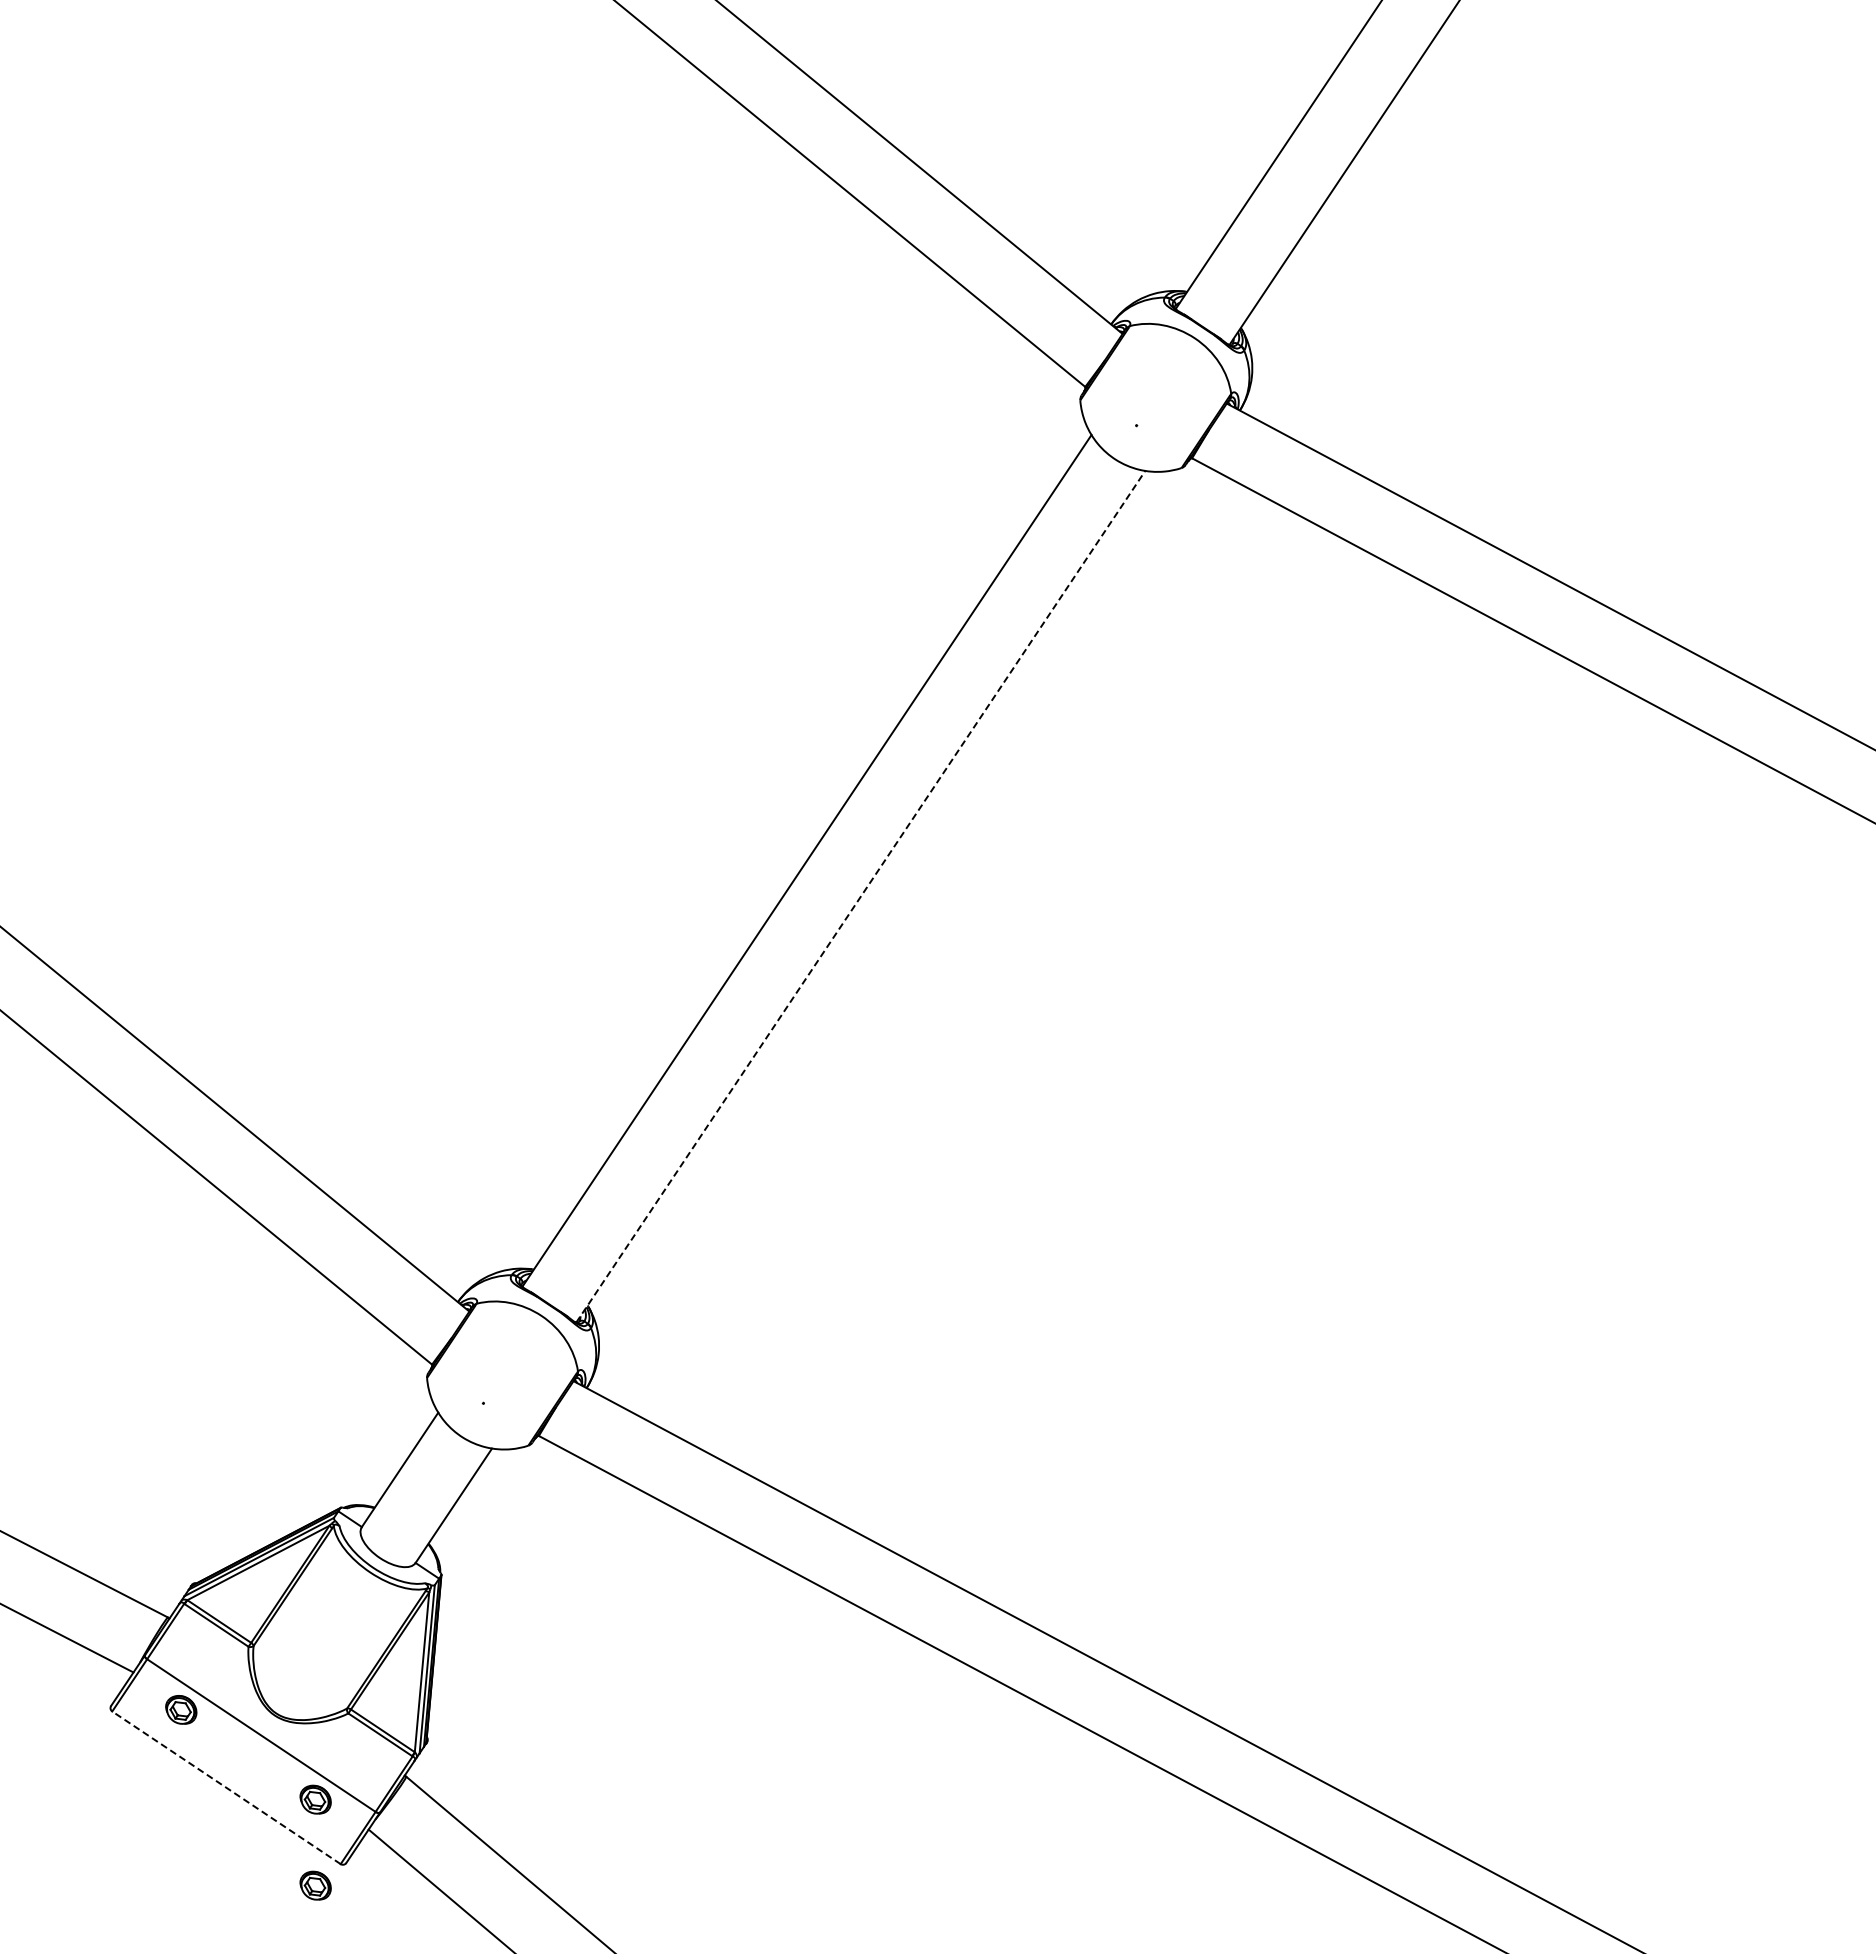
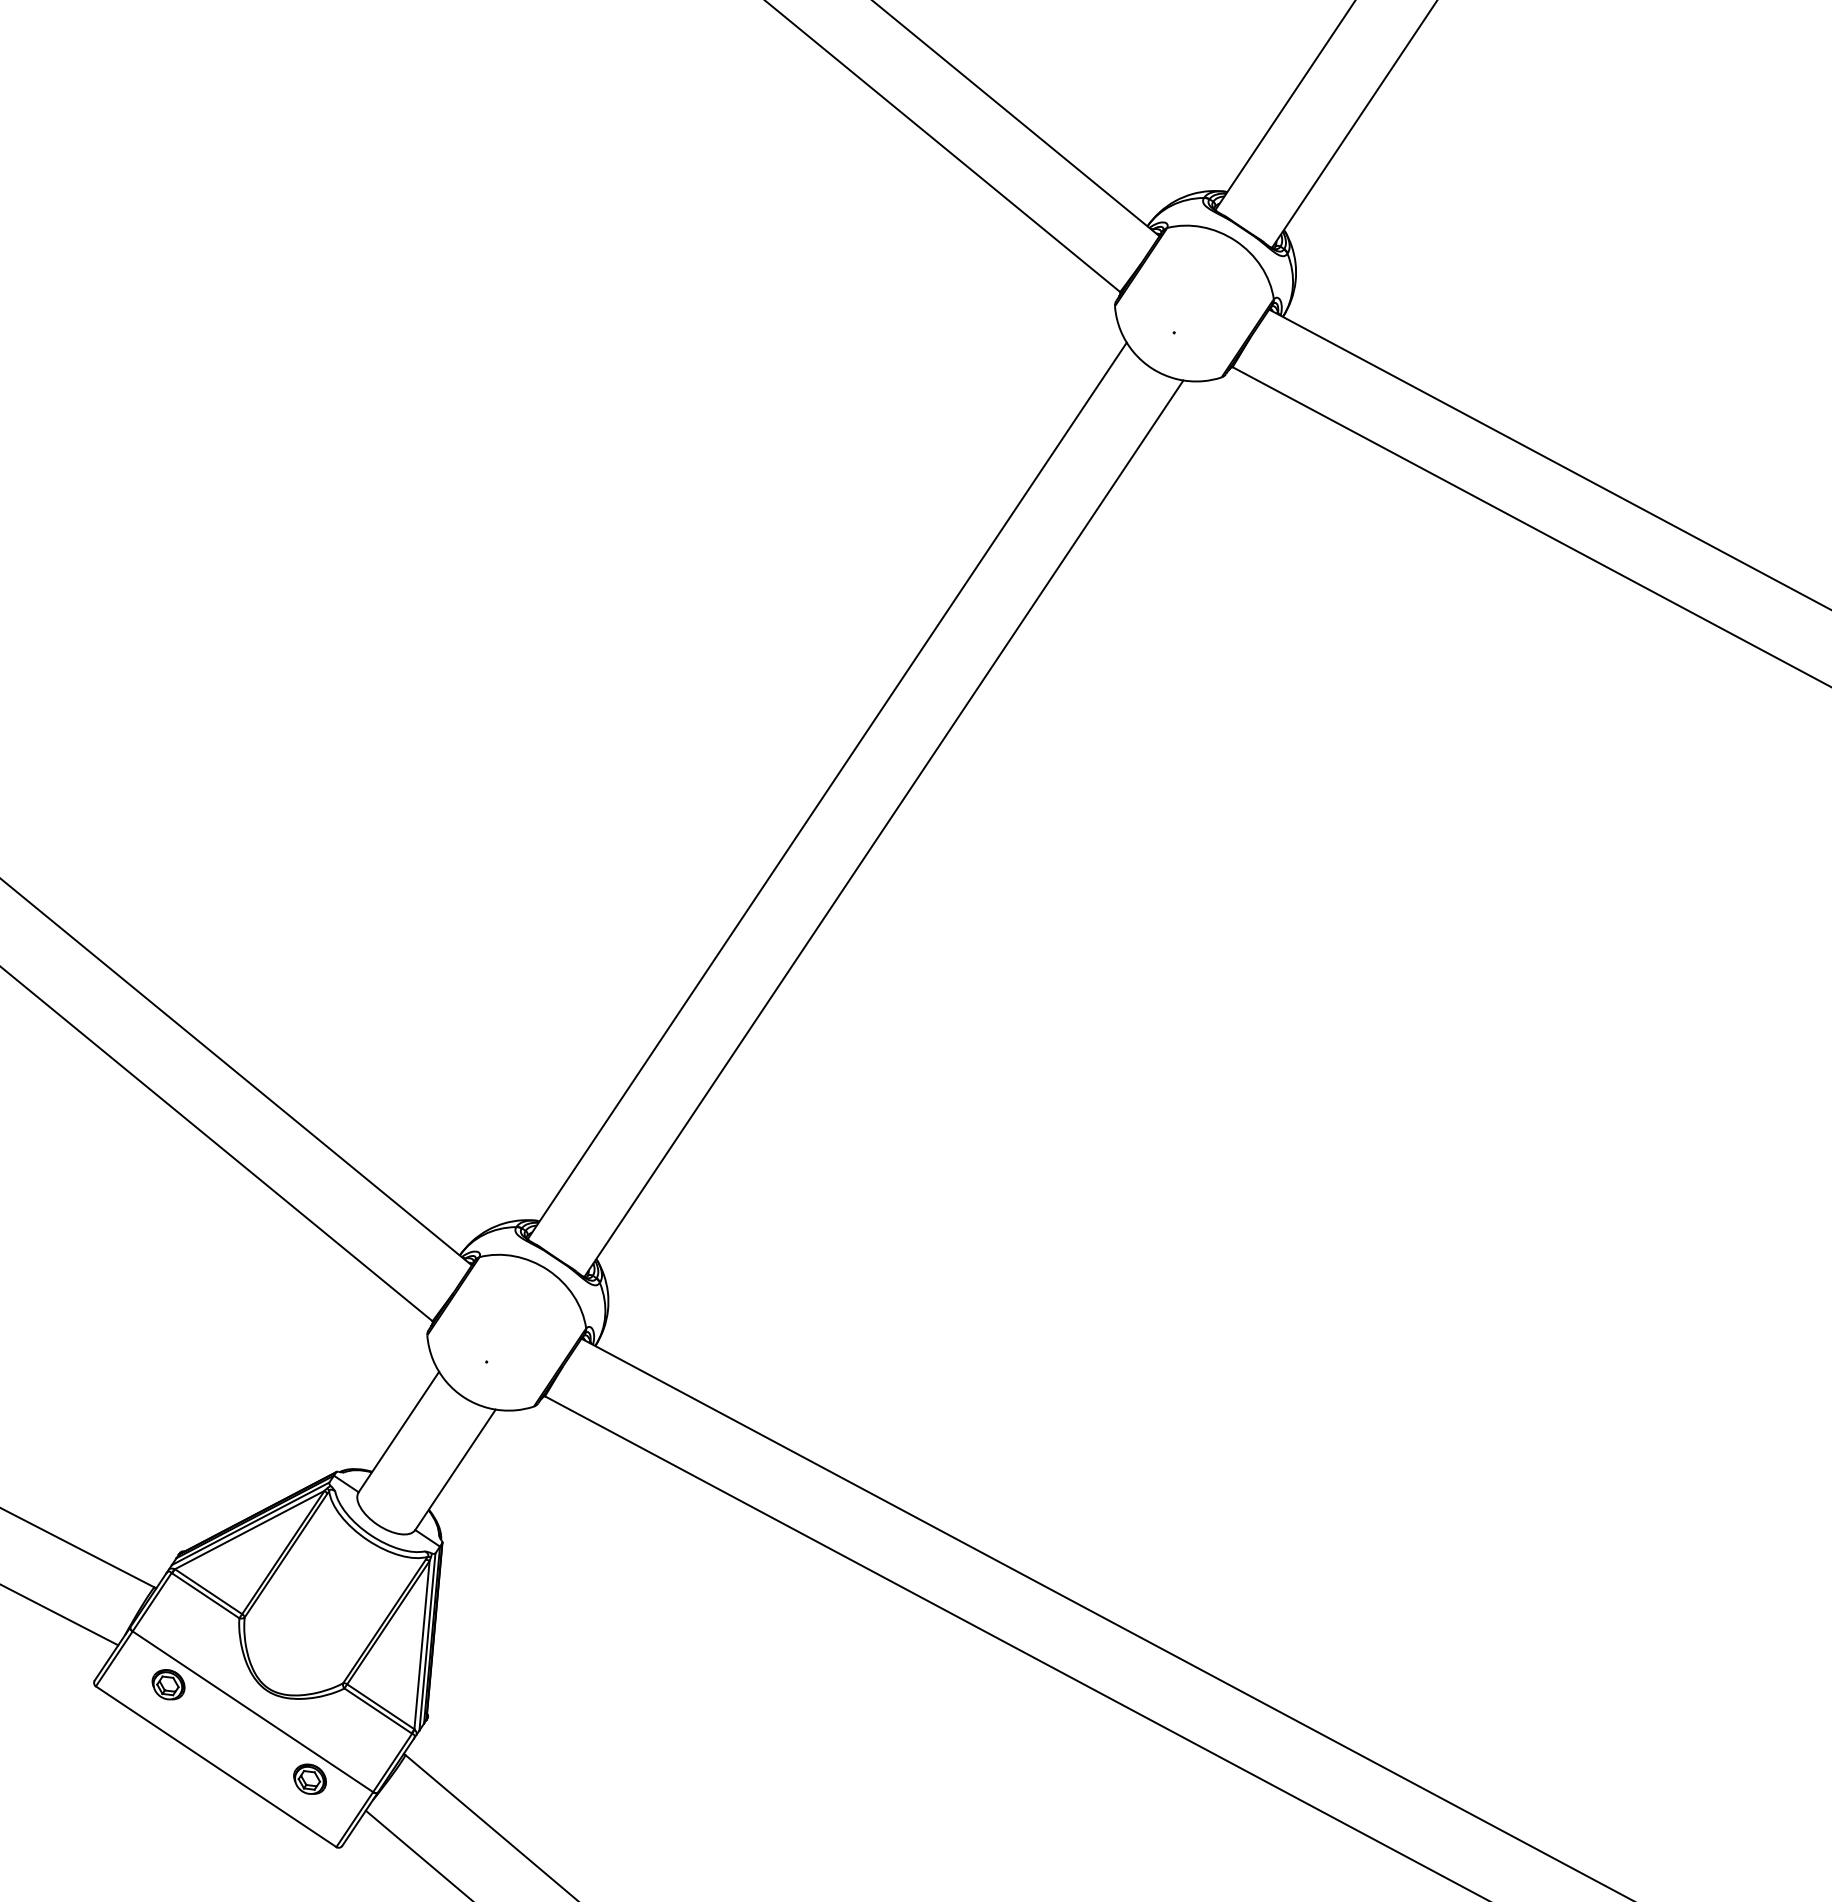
line: (861, 896) -> (884, 828), dashed -> solid
line: (226, 1787) -> (216, 1766), dashed -> solid
part: (315, 1885) -> (309, 1869), removed

